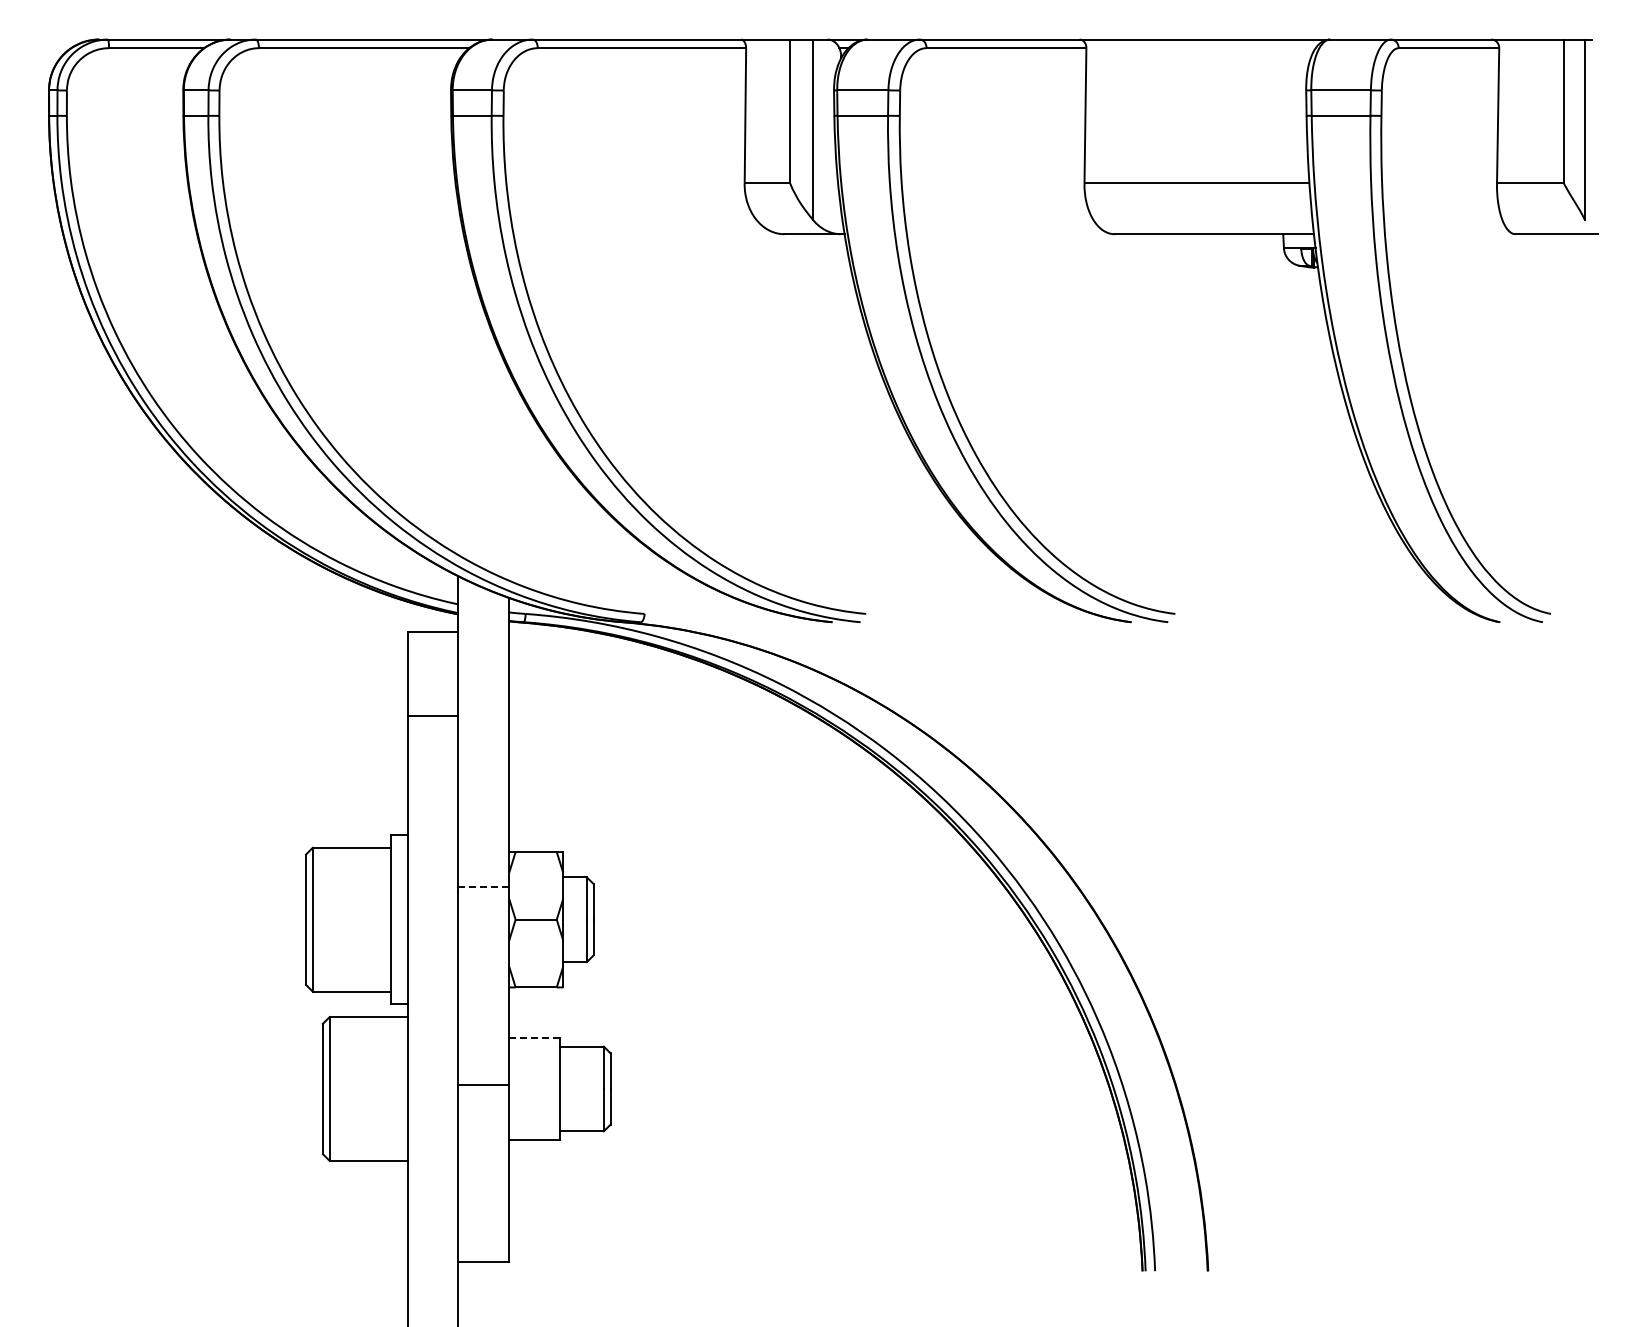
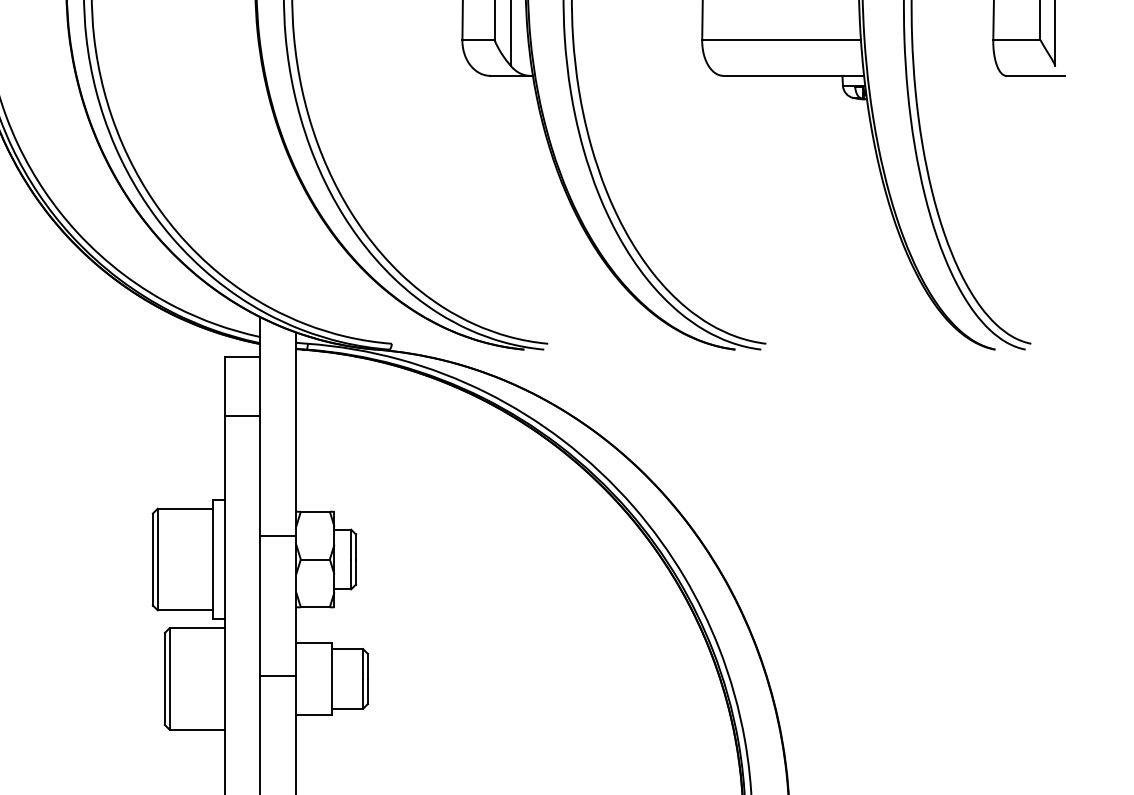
line: (484, 886) -> (278, 536), dashed -> solid
line: (534, 1038) -> (314, 643), dashed -> solid

